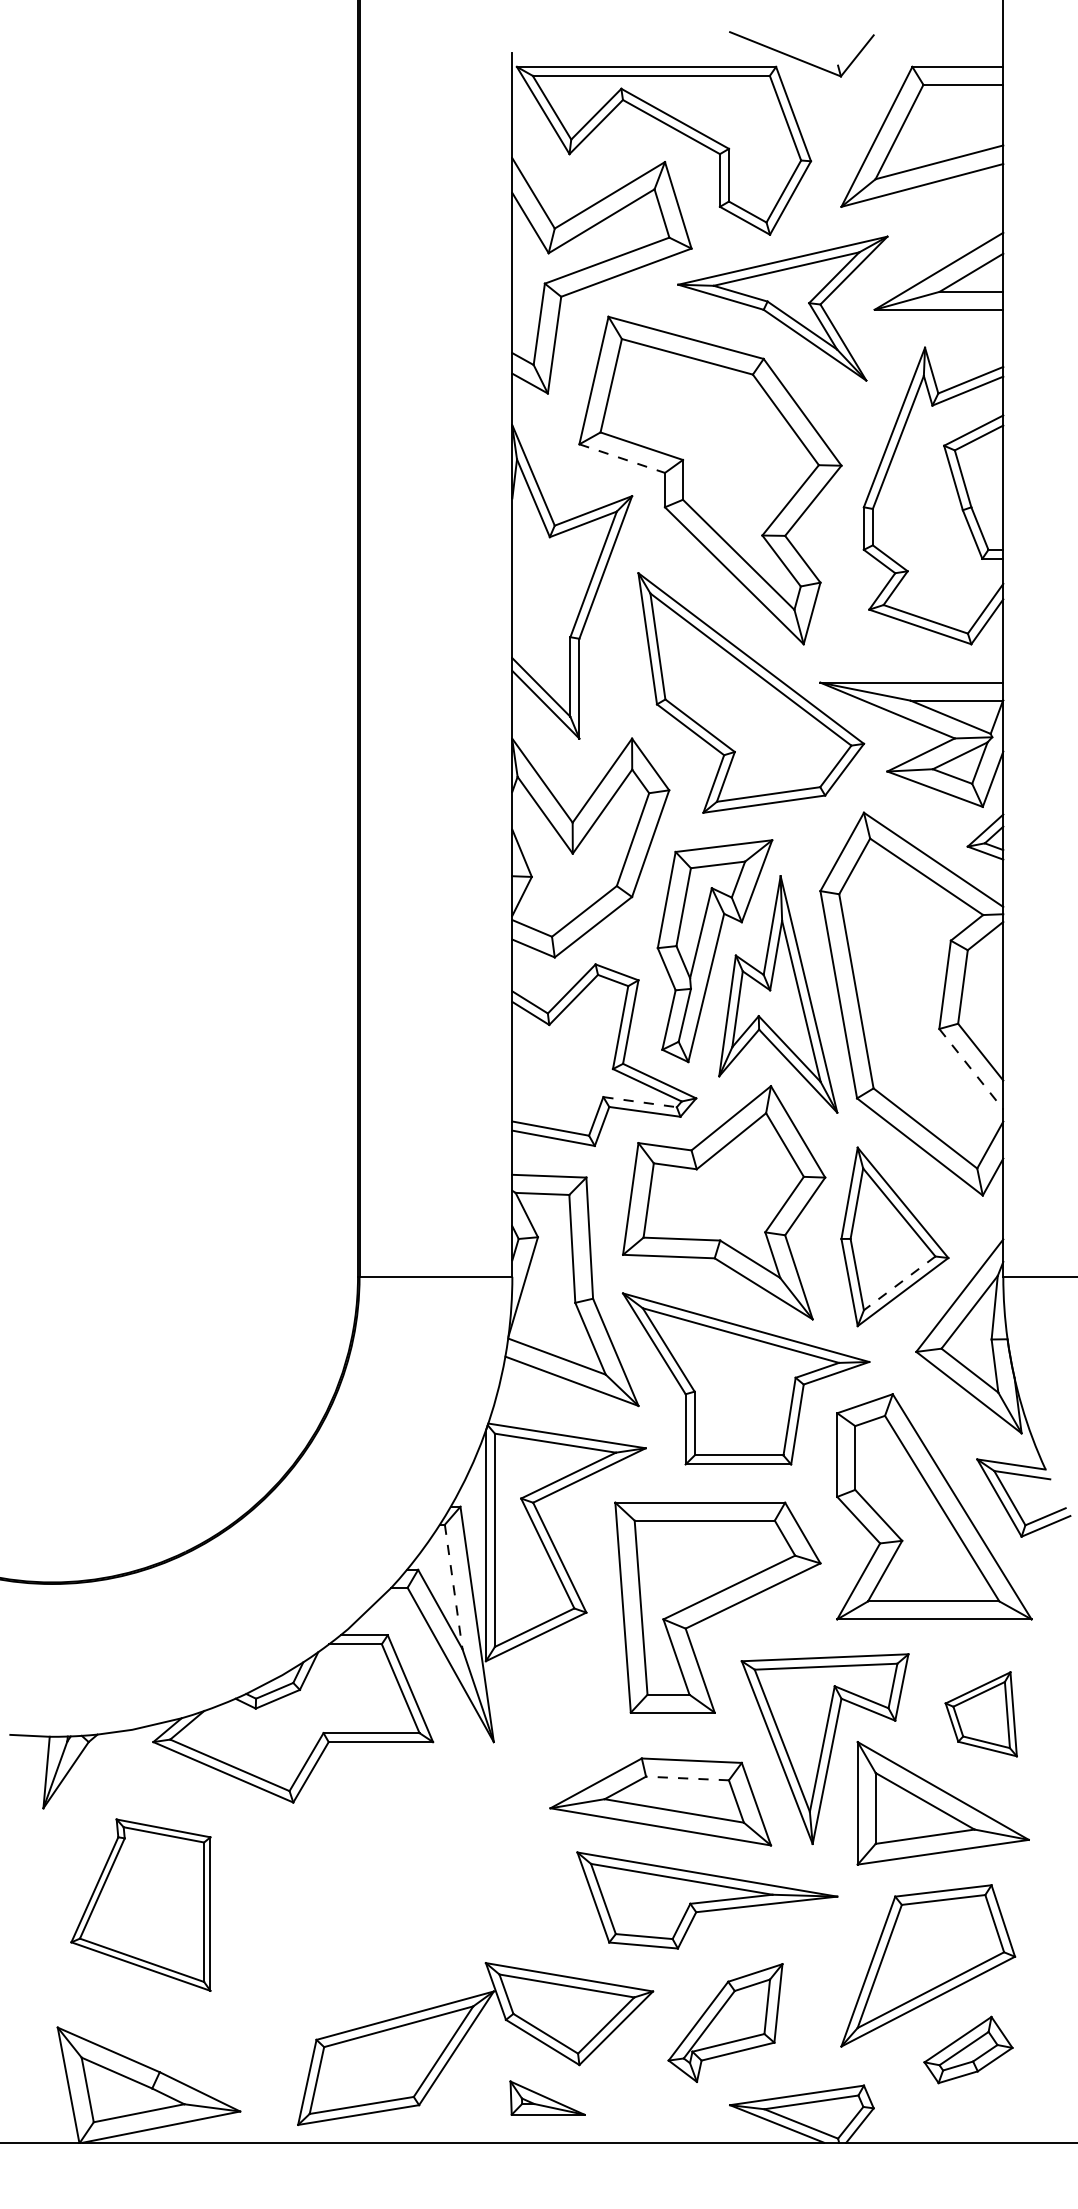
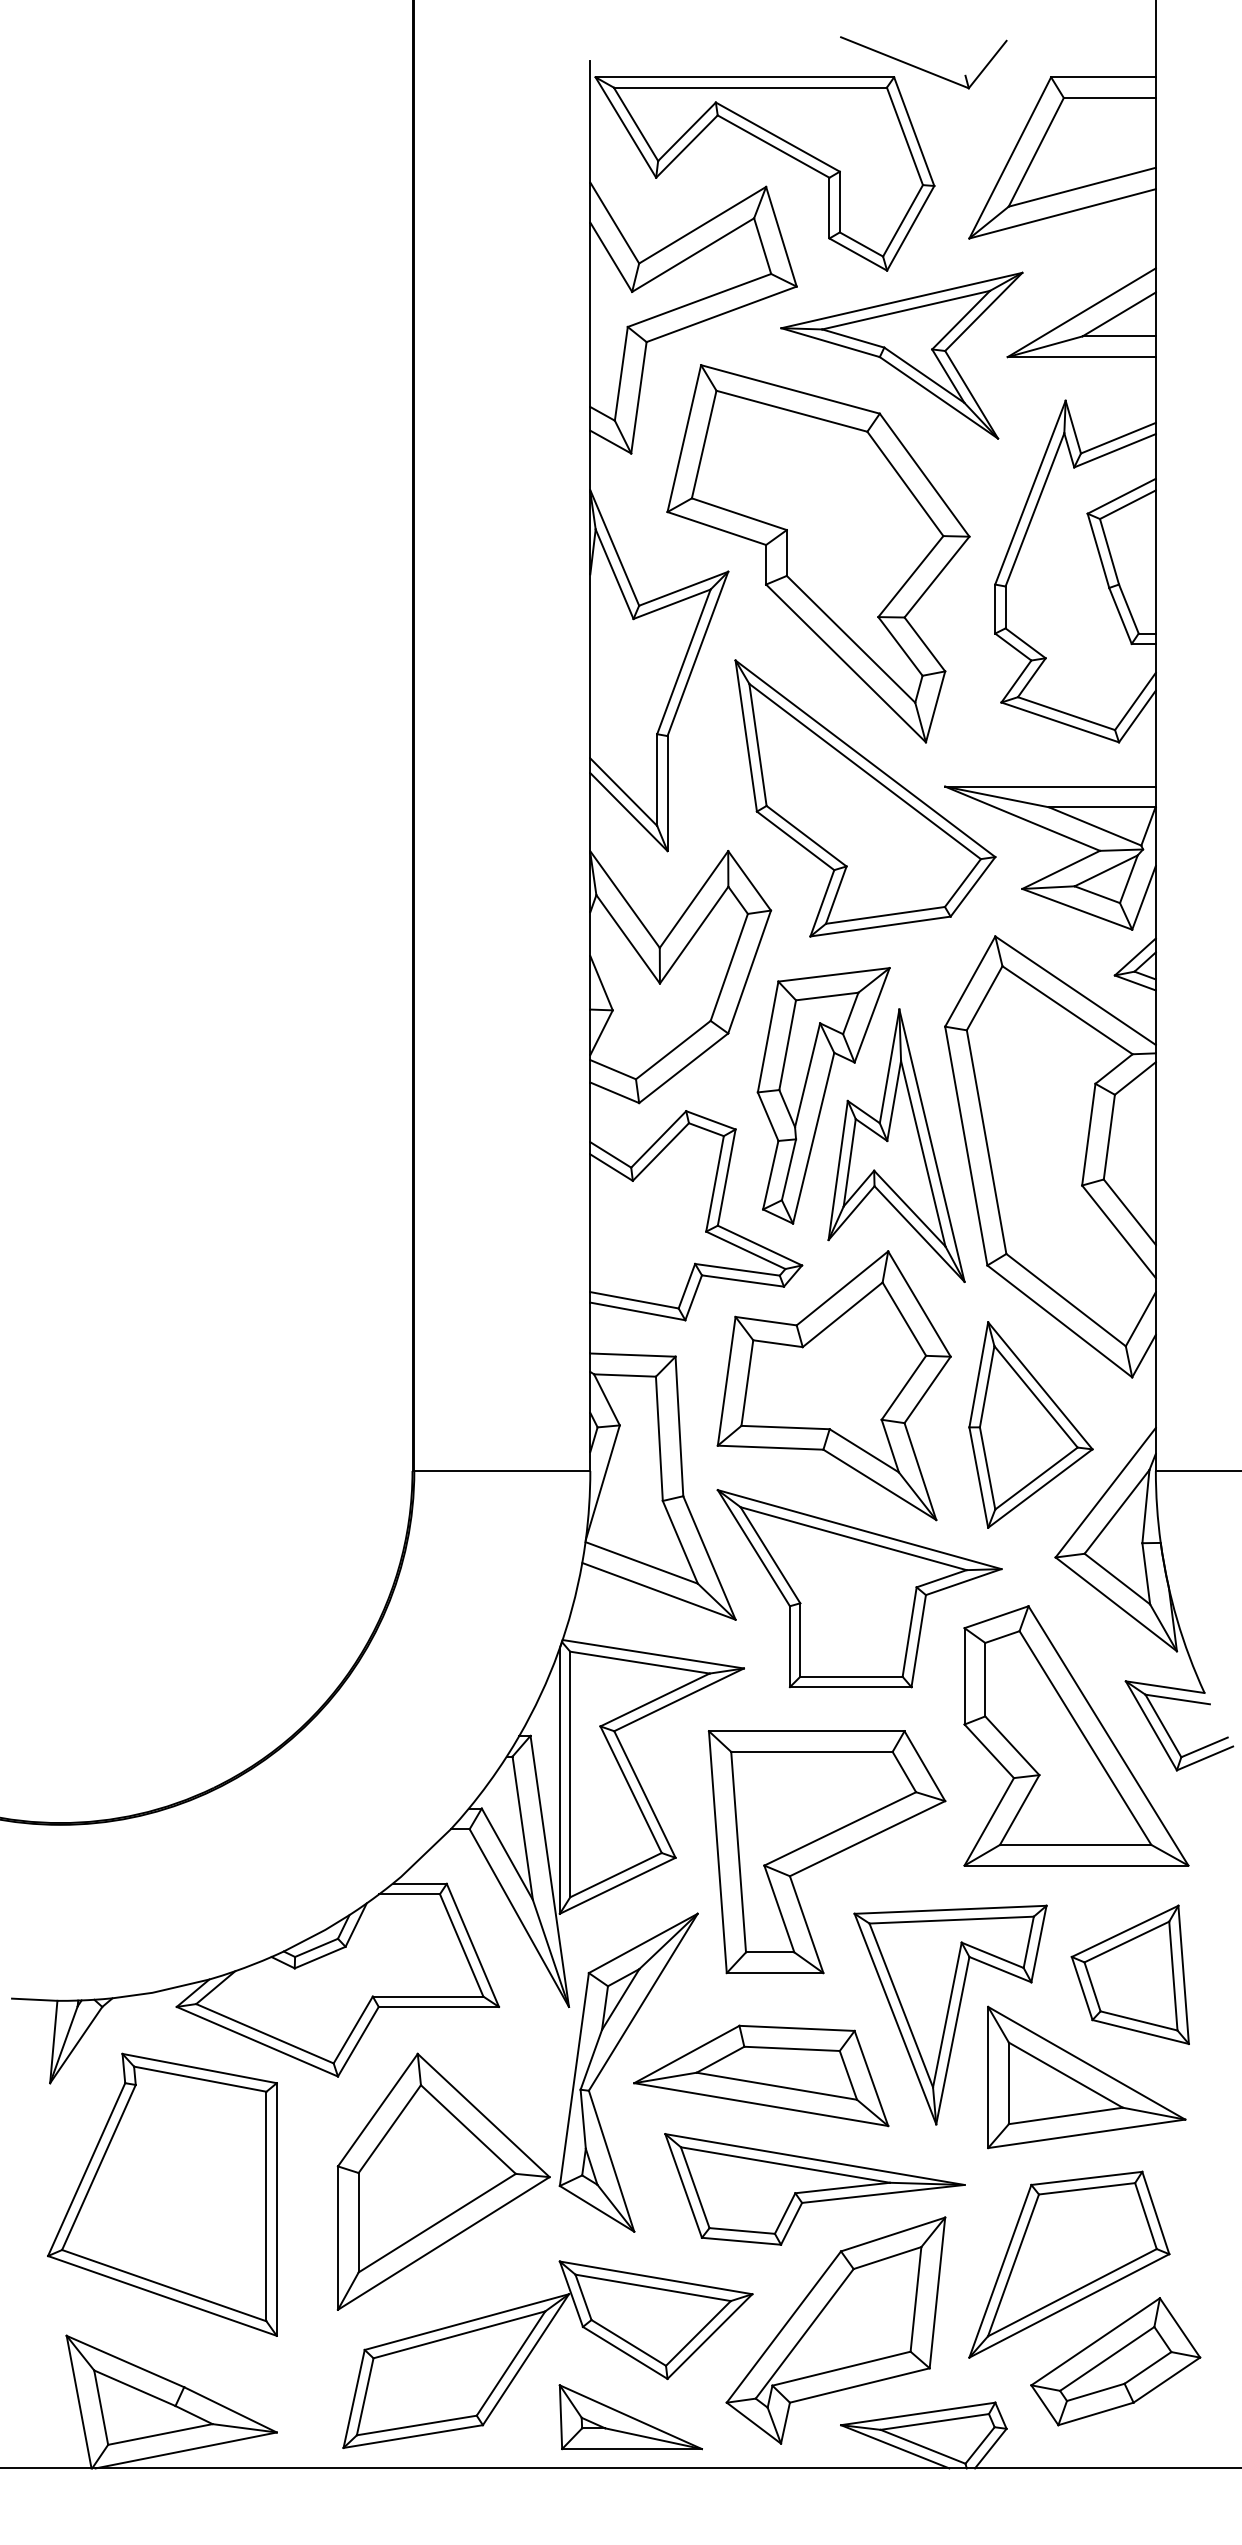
line: (622, 458) -> (717, 528), dashed -> solid
line: (971, 1069) -> (1119, 1232), dashed -> solid
line: (640, 1102) -> (737, 1270), dashed -> solid
line: (899, 1283) -> (1036, 1478), dashed -> solid
line: (453, 1586) -> (522, 1827), dashed -> solid
part: (981, 1714) -> (1130, 1975), size x1.43
line: (687, 1778) -> (792, 2048), dashed -> solid
part: (434, 1848) -> (500, 2129), added
part: (140, 1904) -> (161, 2194), size x1.43
part: (725, 2022) -> (835, 2329), size x1.67
part: (968, 2049) -> (1115, 2361), size x1.67
part: (547, 2097) -> (630, 2416), size x1.67

